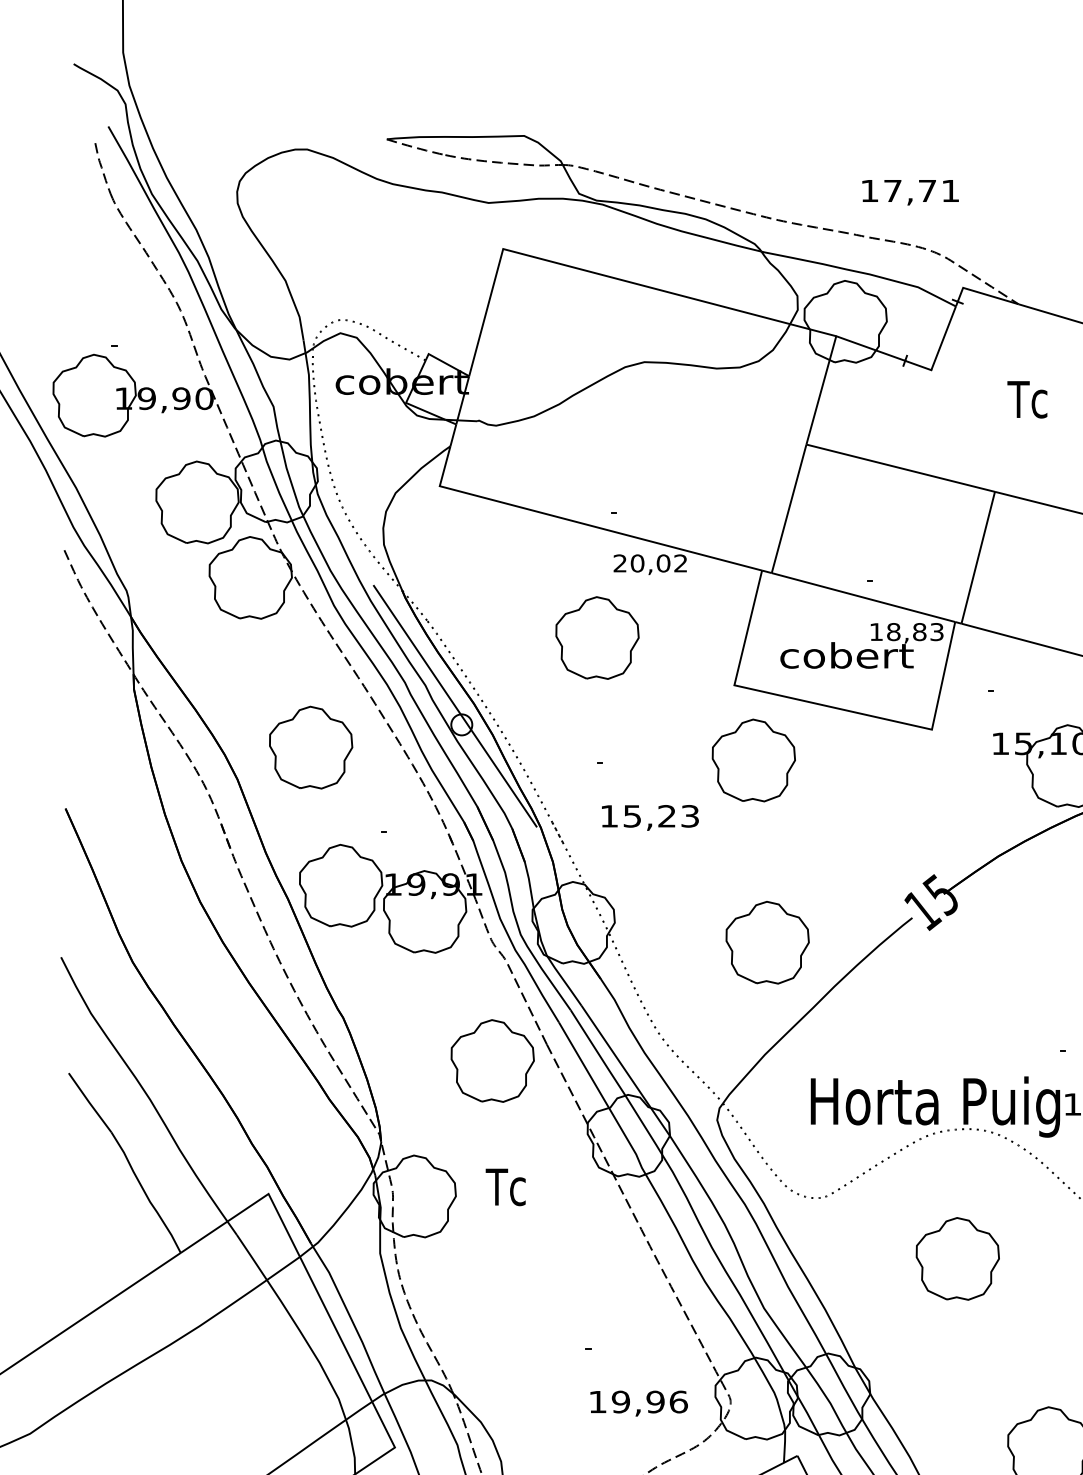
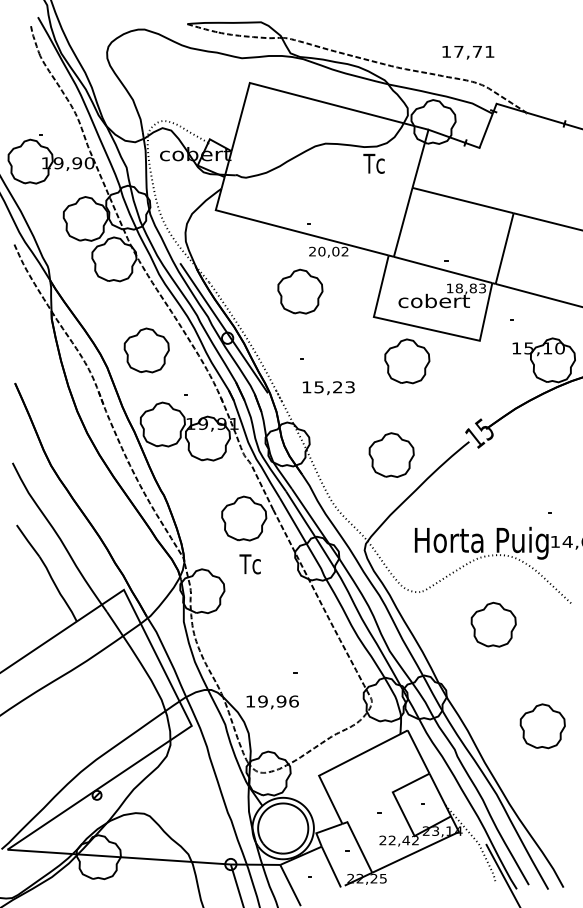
text: (1026, 399) -> (373, 163), moved
part: (754, 760) -> (407, 361), moved
text: (504, 1187) -> (249, 564), moved
text: (638, 1403) -> (272, 702), moved

